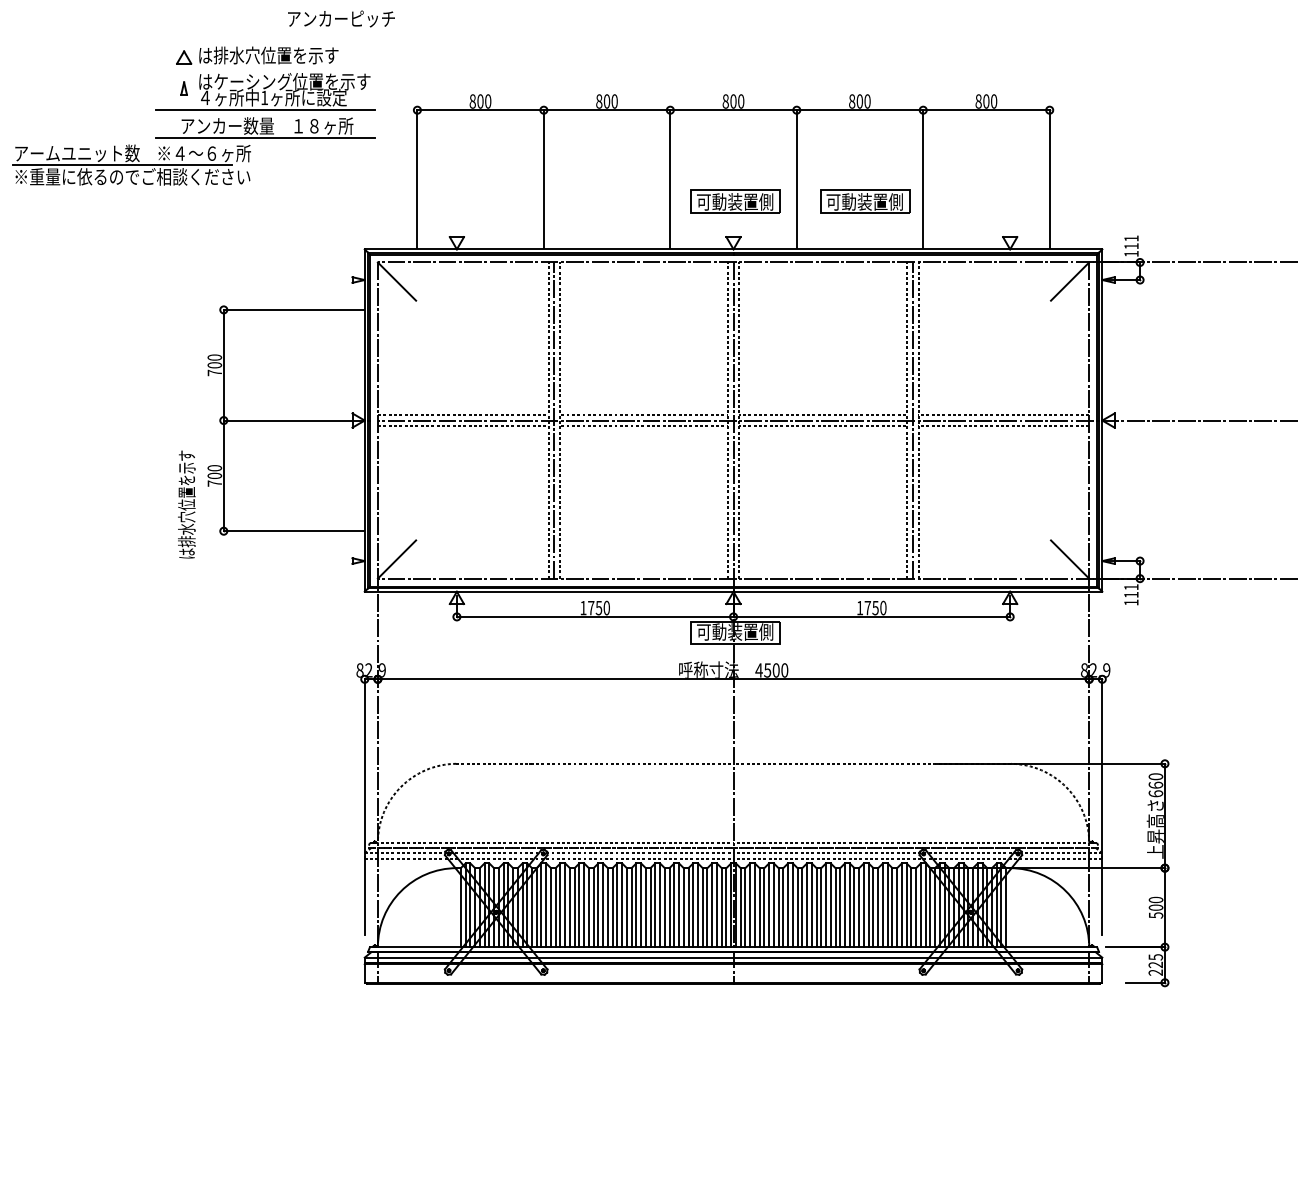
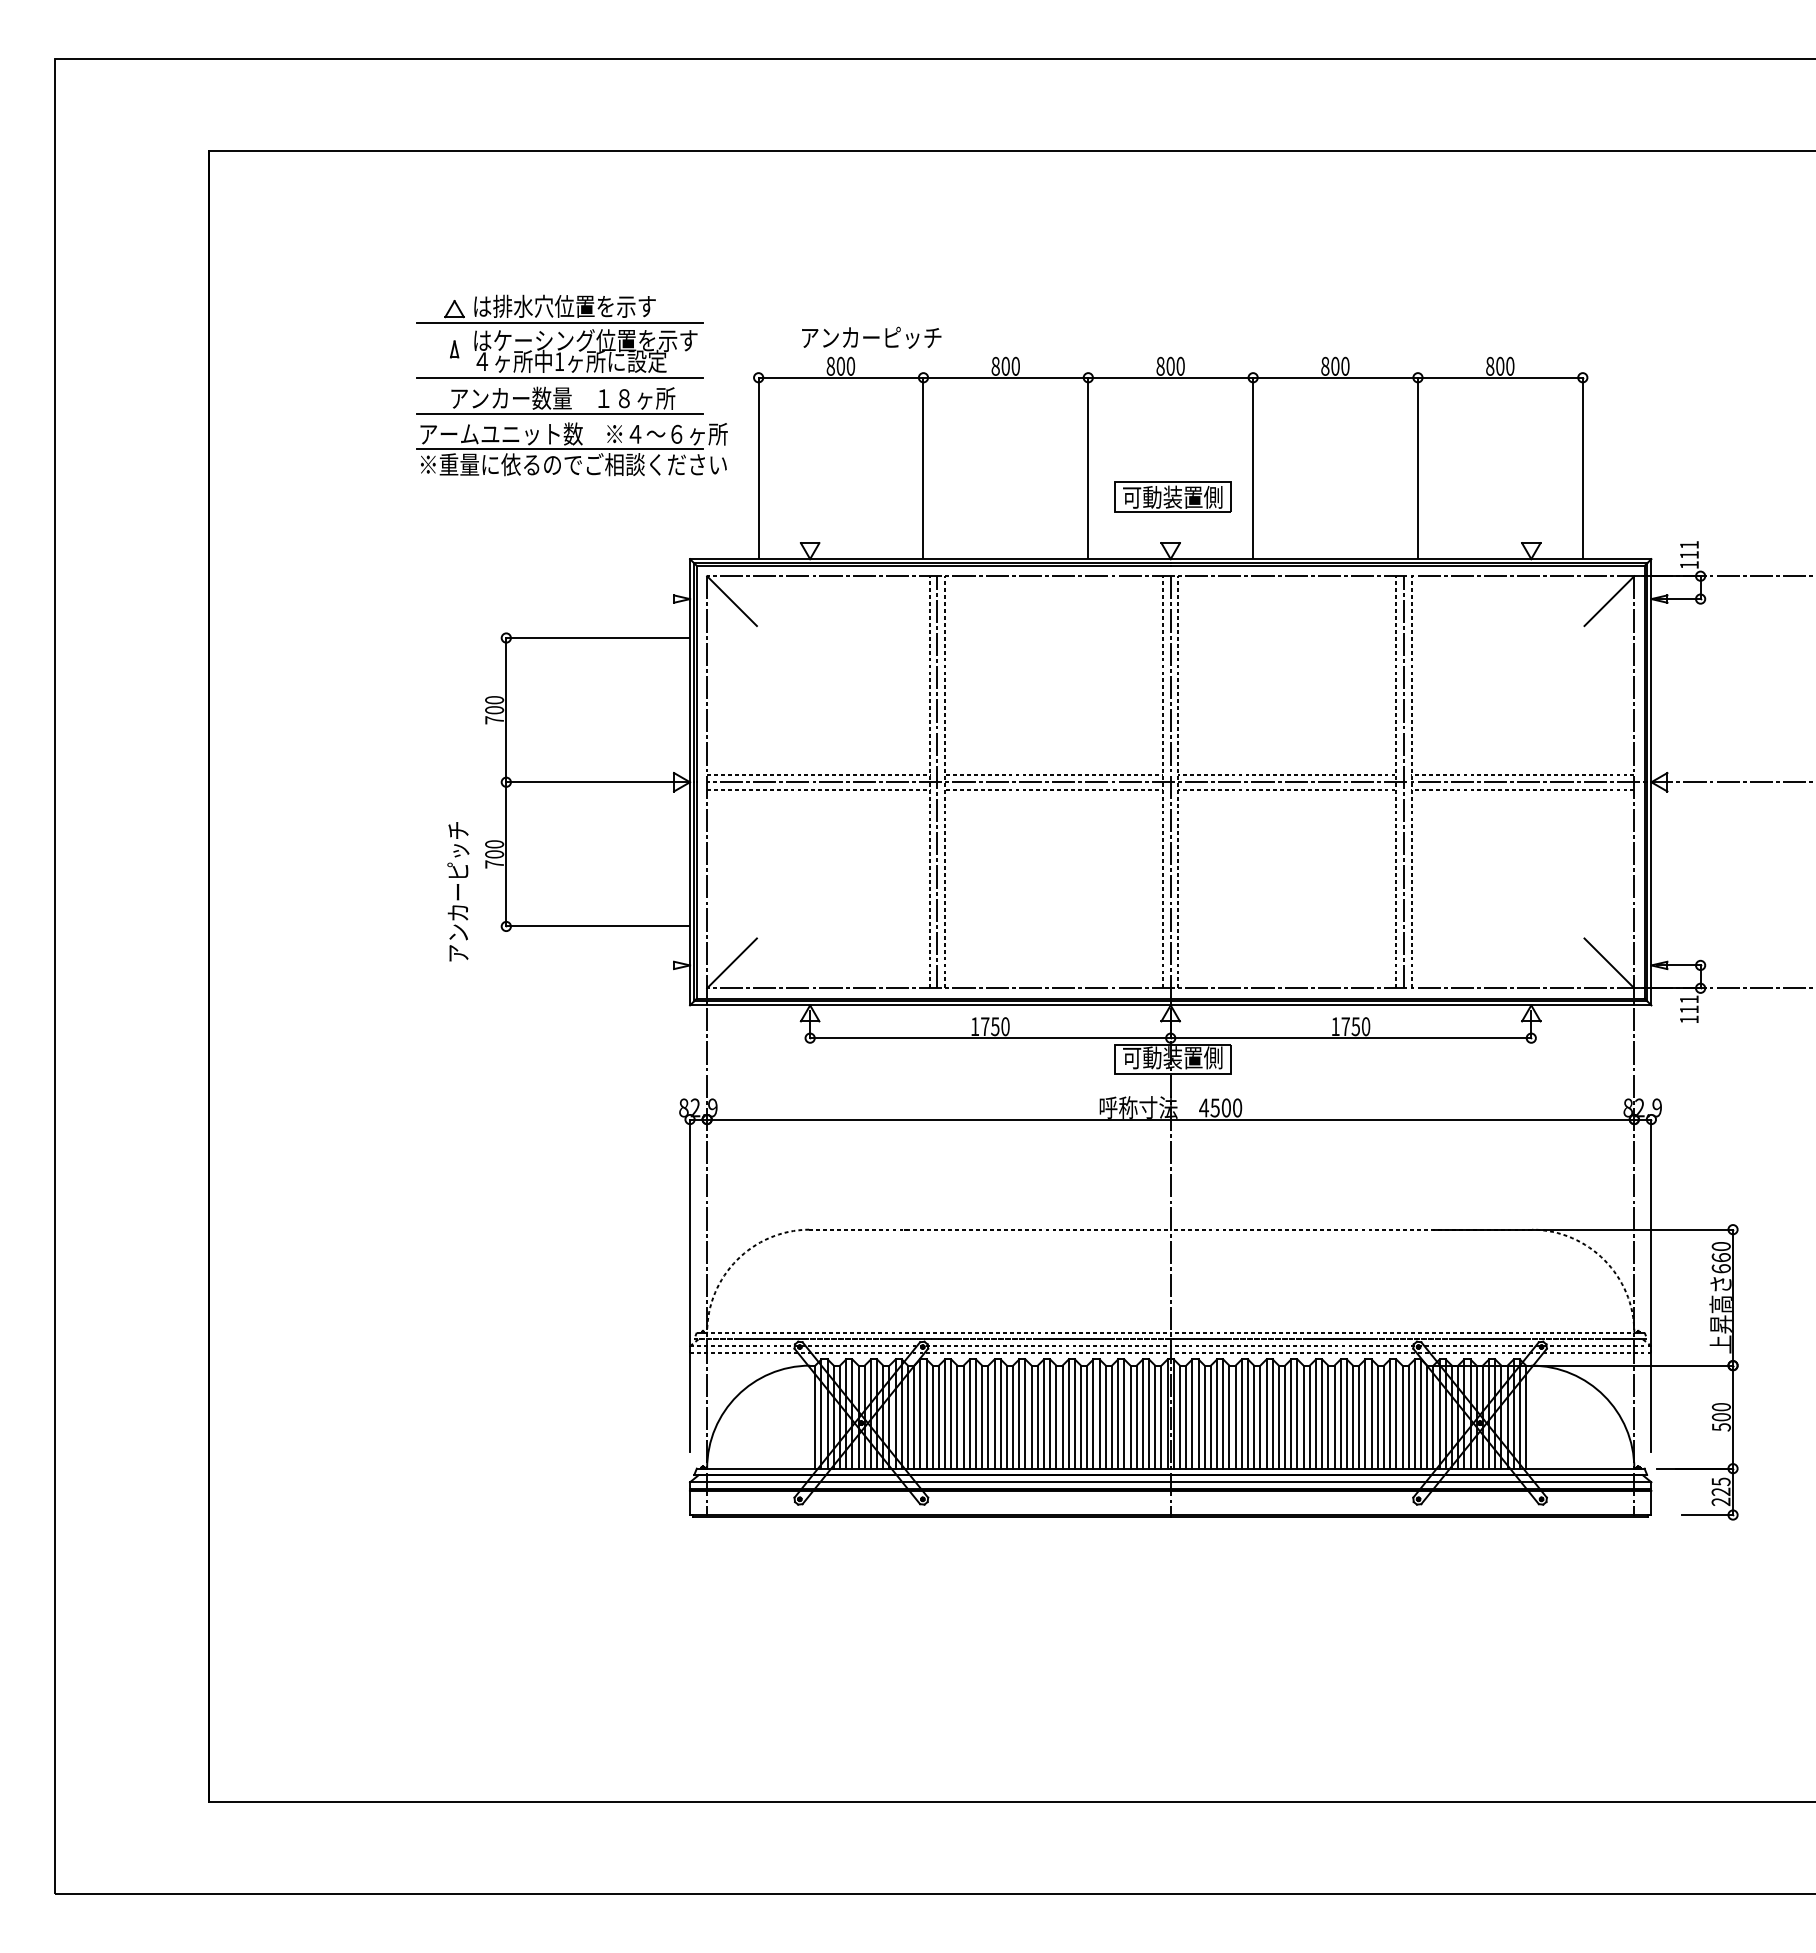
text: (341, 18) -> (871, 337), moved
line: (265, 67) -> (560, 322), added
part: (131, 165) -> (571, 449), moved
part: (864, 201) -> (1341, 496), removed
text: (186, 504) -> (457, 891), は排水穴位置を示す -> アンカーピッチ

